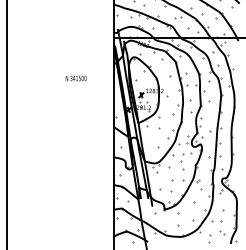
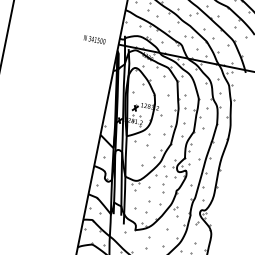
text: (75, 78) -> (94, 39), moved

